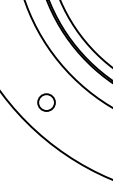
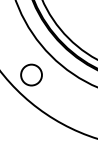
circle: (46, 101) -> (31, 74), size x1.67

